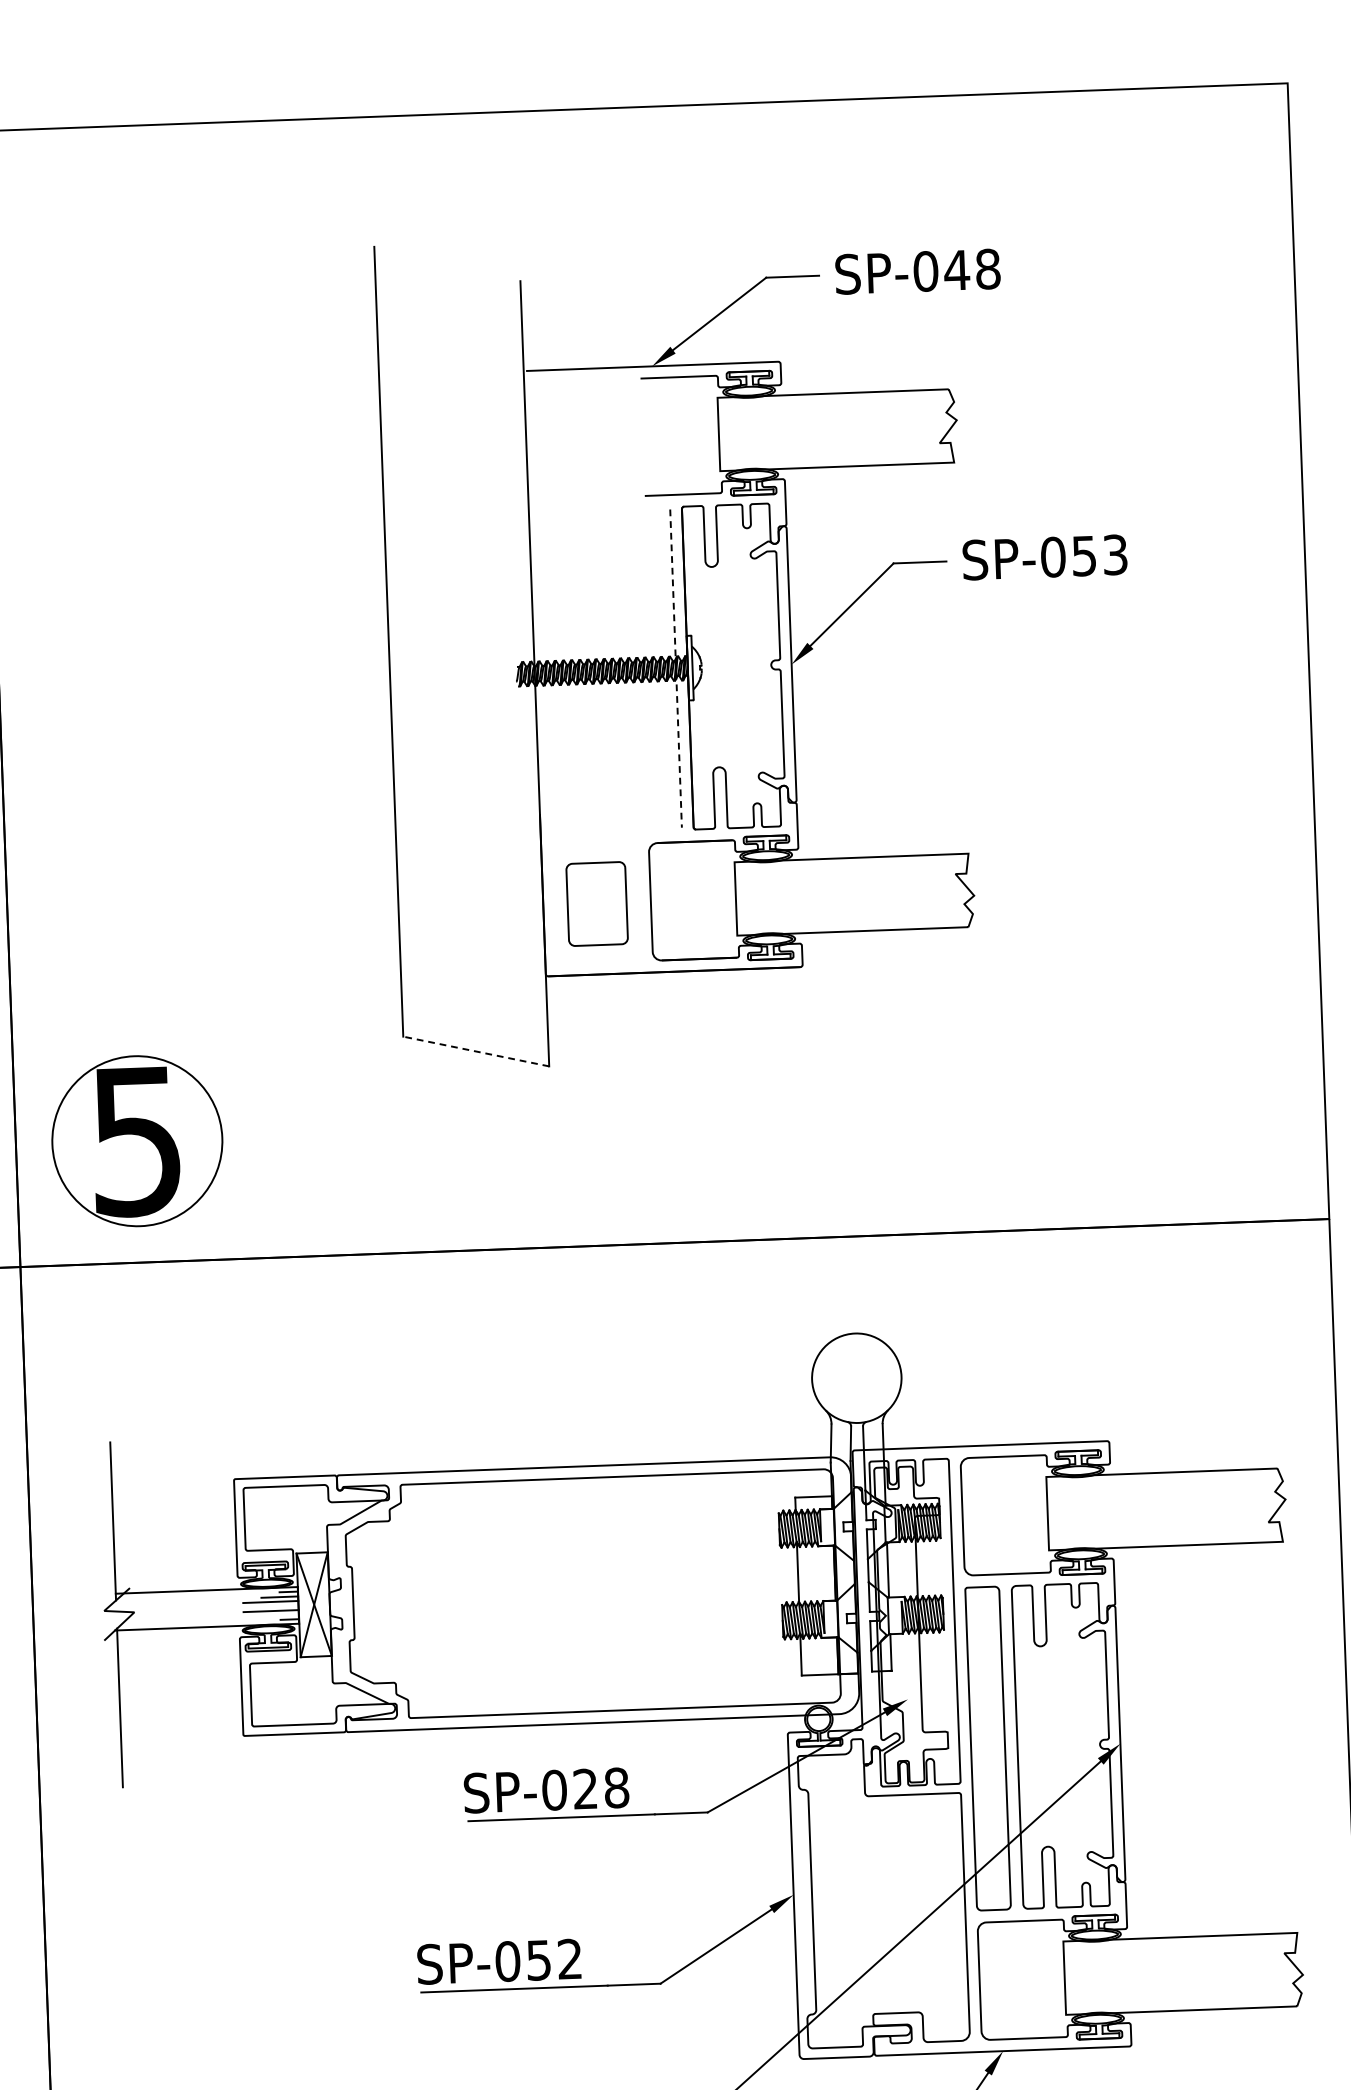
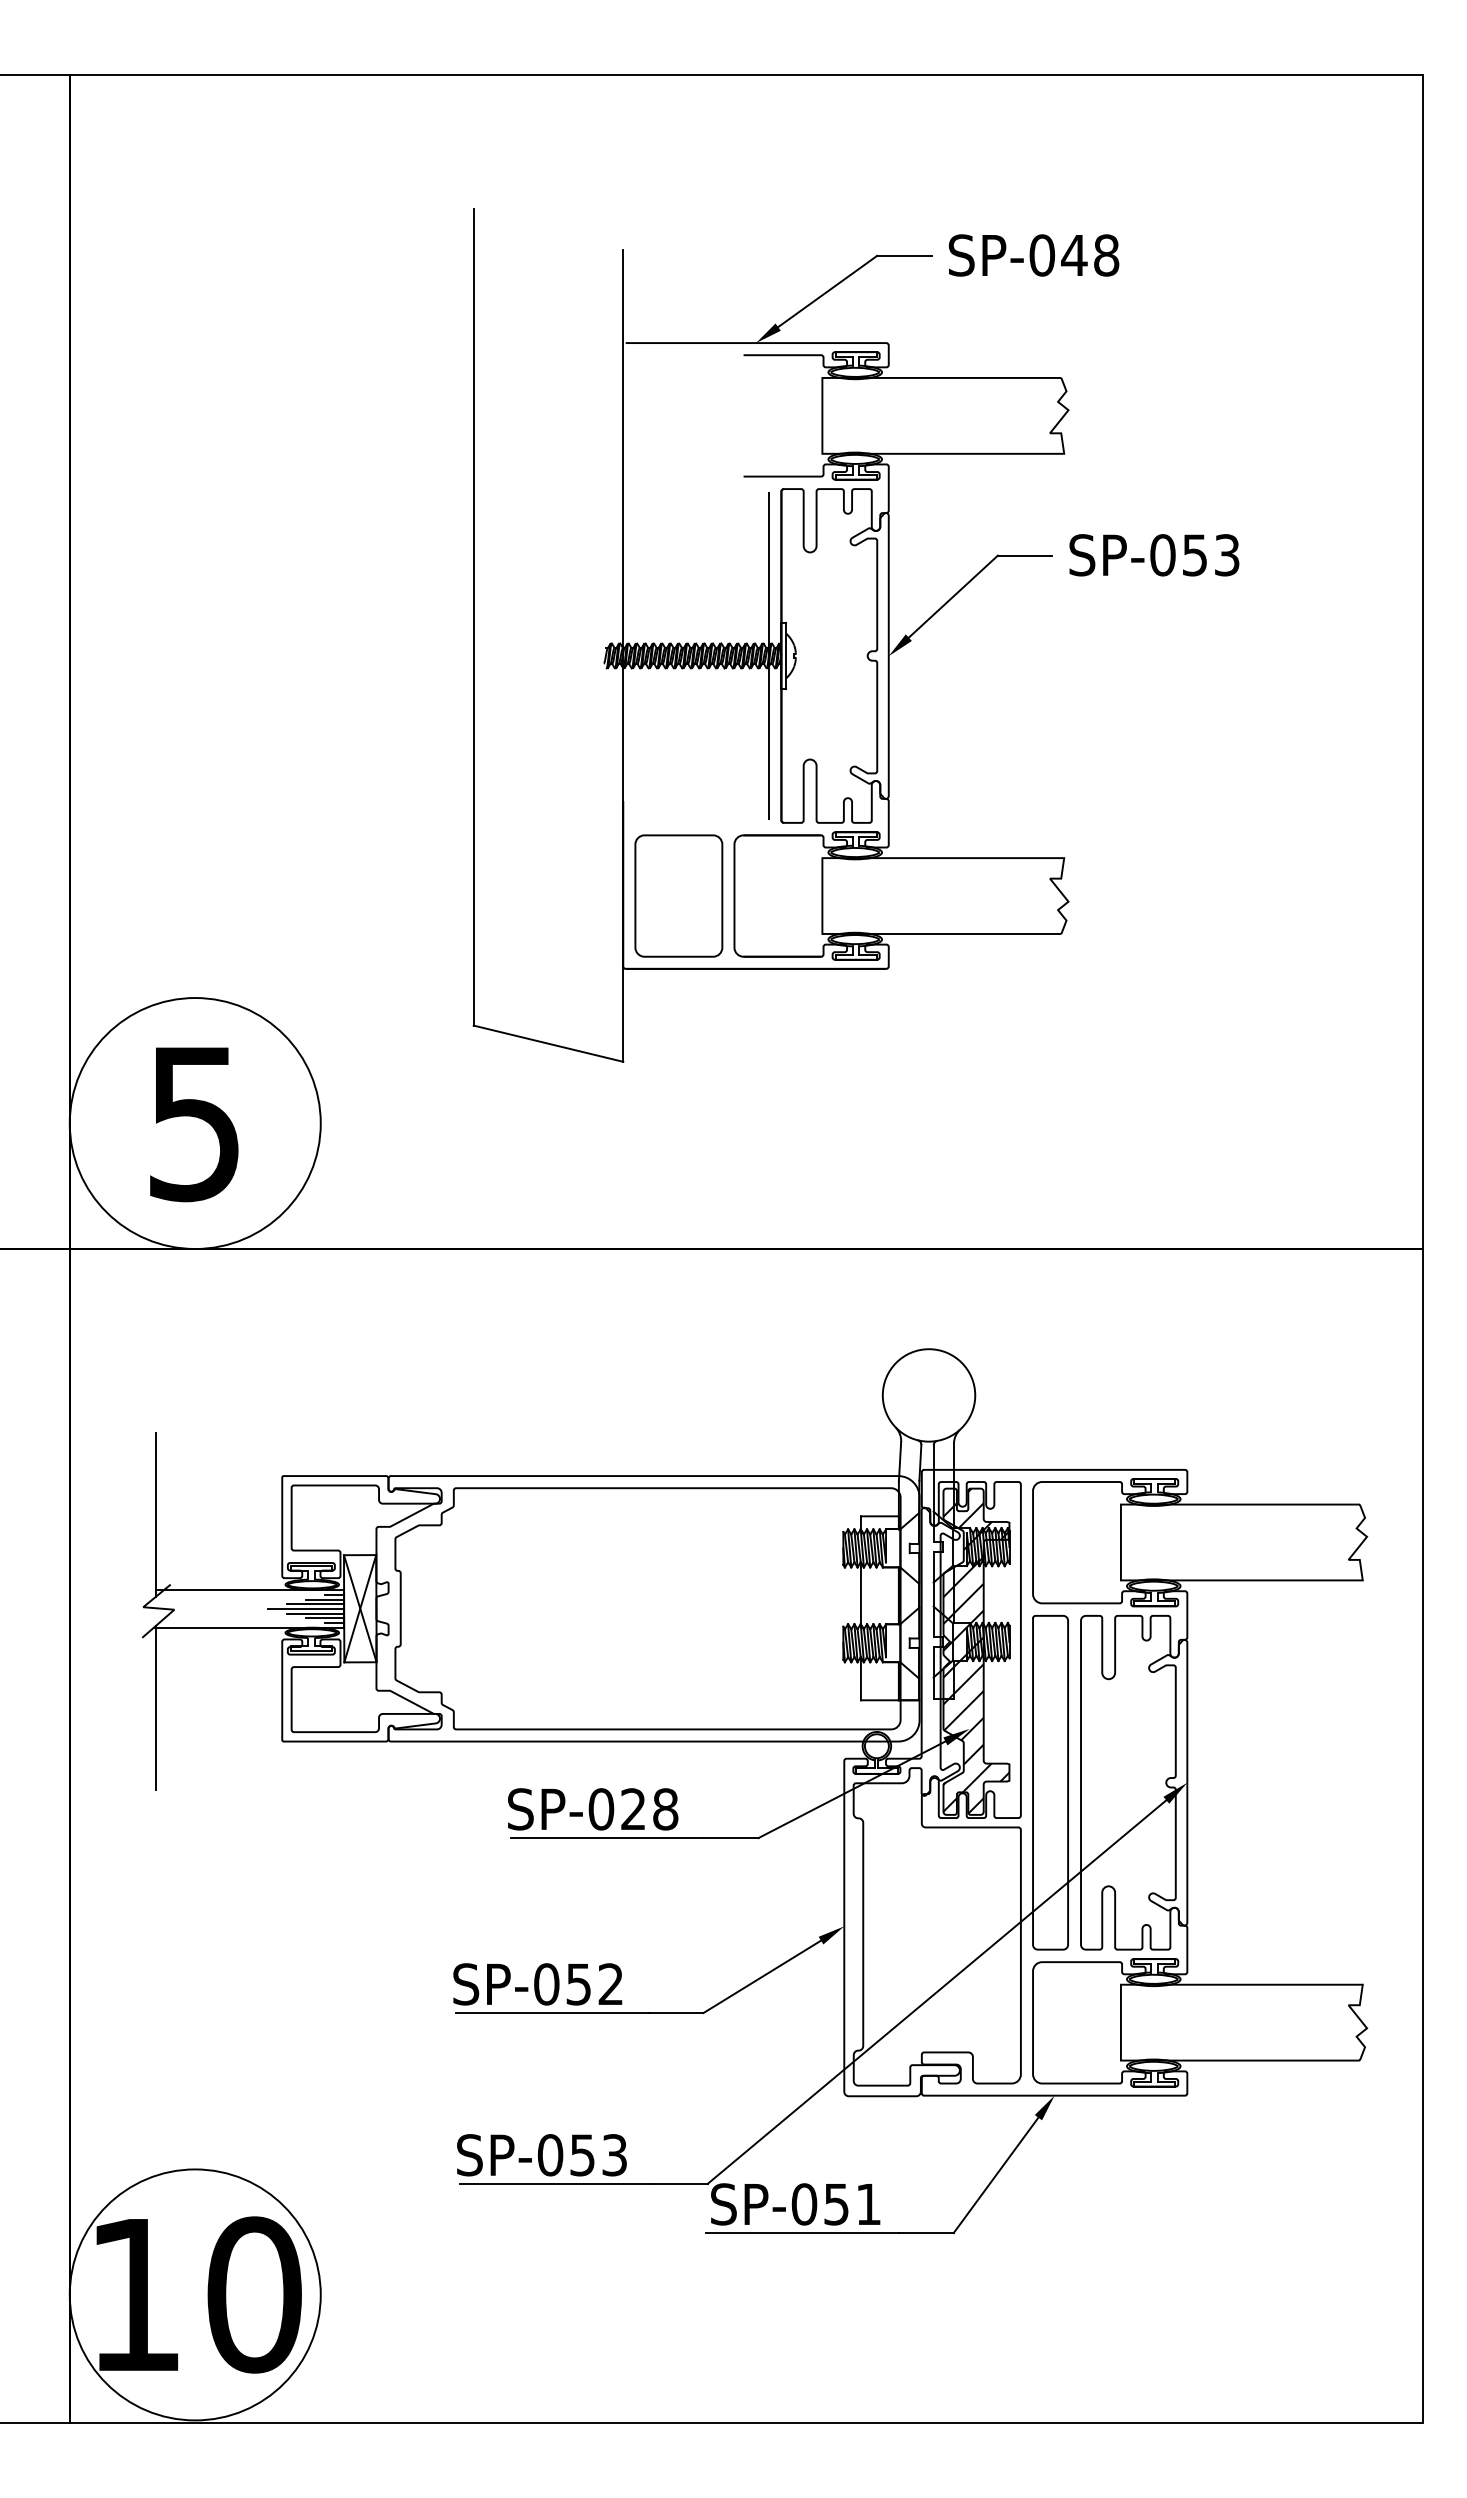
line: (676, 669) -> (769, 656), dashed -> solid
part: (596, 903) -> (678, 895), size x1.43
line: (476, 1051) -> (548, 1043), dashed -> solid
circle: (136, 1141) -> (194, 1123), size x1.43
line: (261, 1606) -> (305, 1608), added
line: (279, 1615) -> (324, 1618), added
hatch: (911, 1623) -> (976, 1650), added

